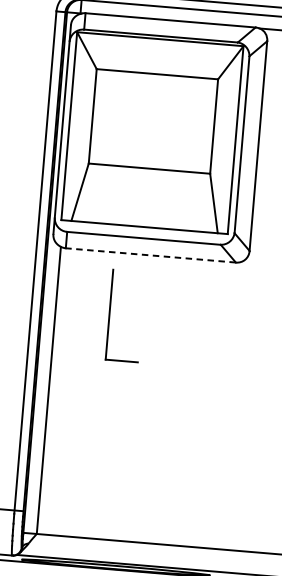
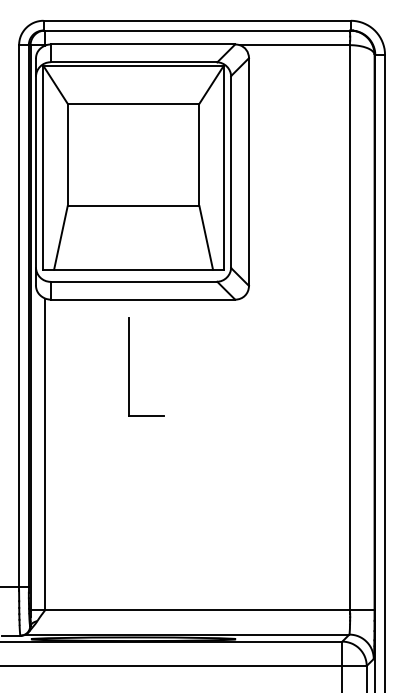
line: (150, 255) -> (142, 299), dashed -> solid
part: (110, 314) -> (129, 366), moved

